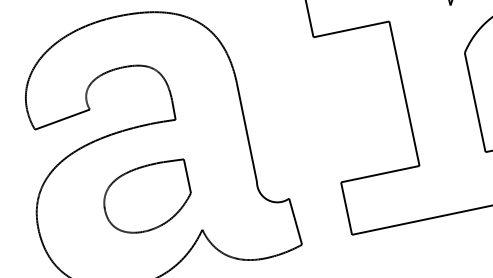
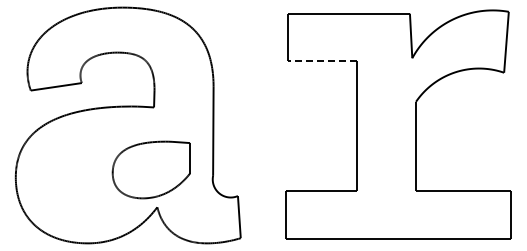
line: (350, 30) -> (321, 61), solid -> dashed
part: (146, 197) -> (150, 169), moved

